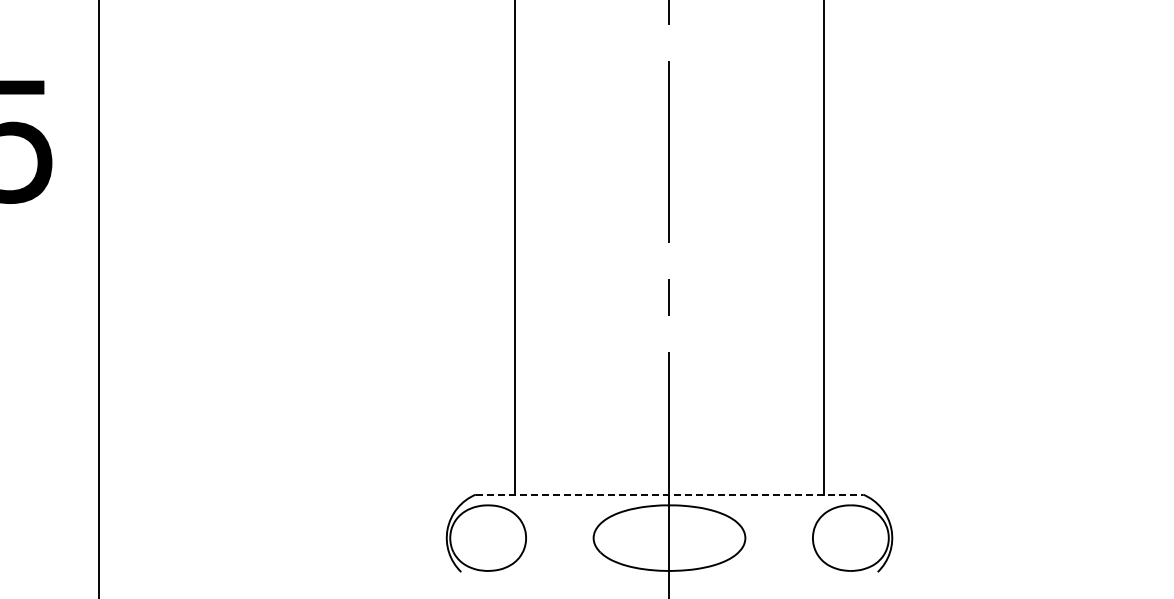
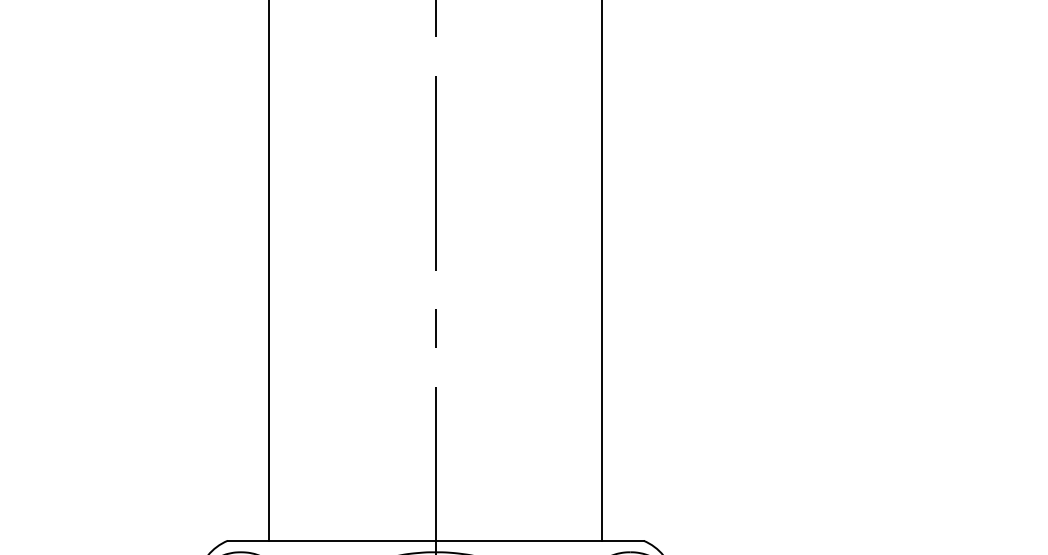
line: (669, 494) -> (435, 540), dashed -> solid

